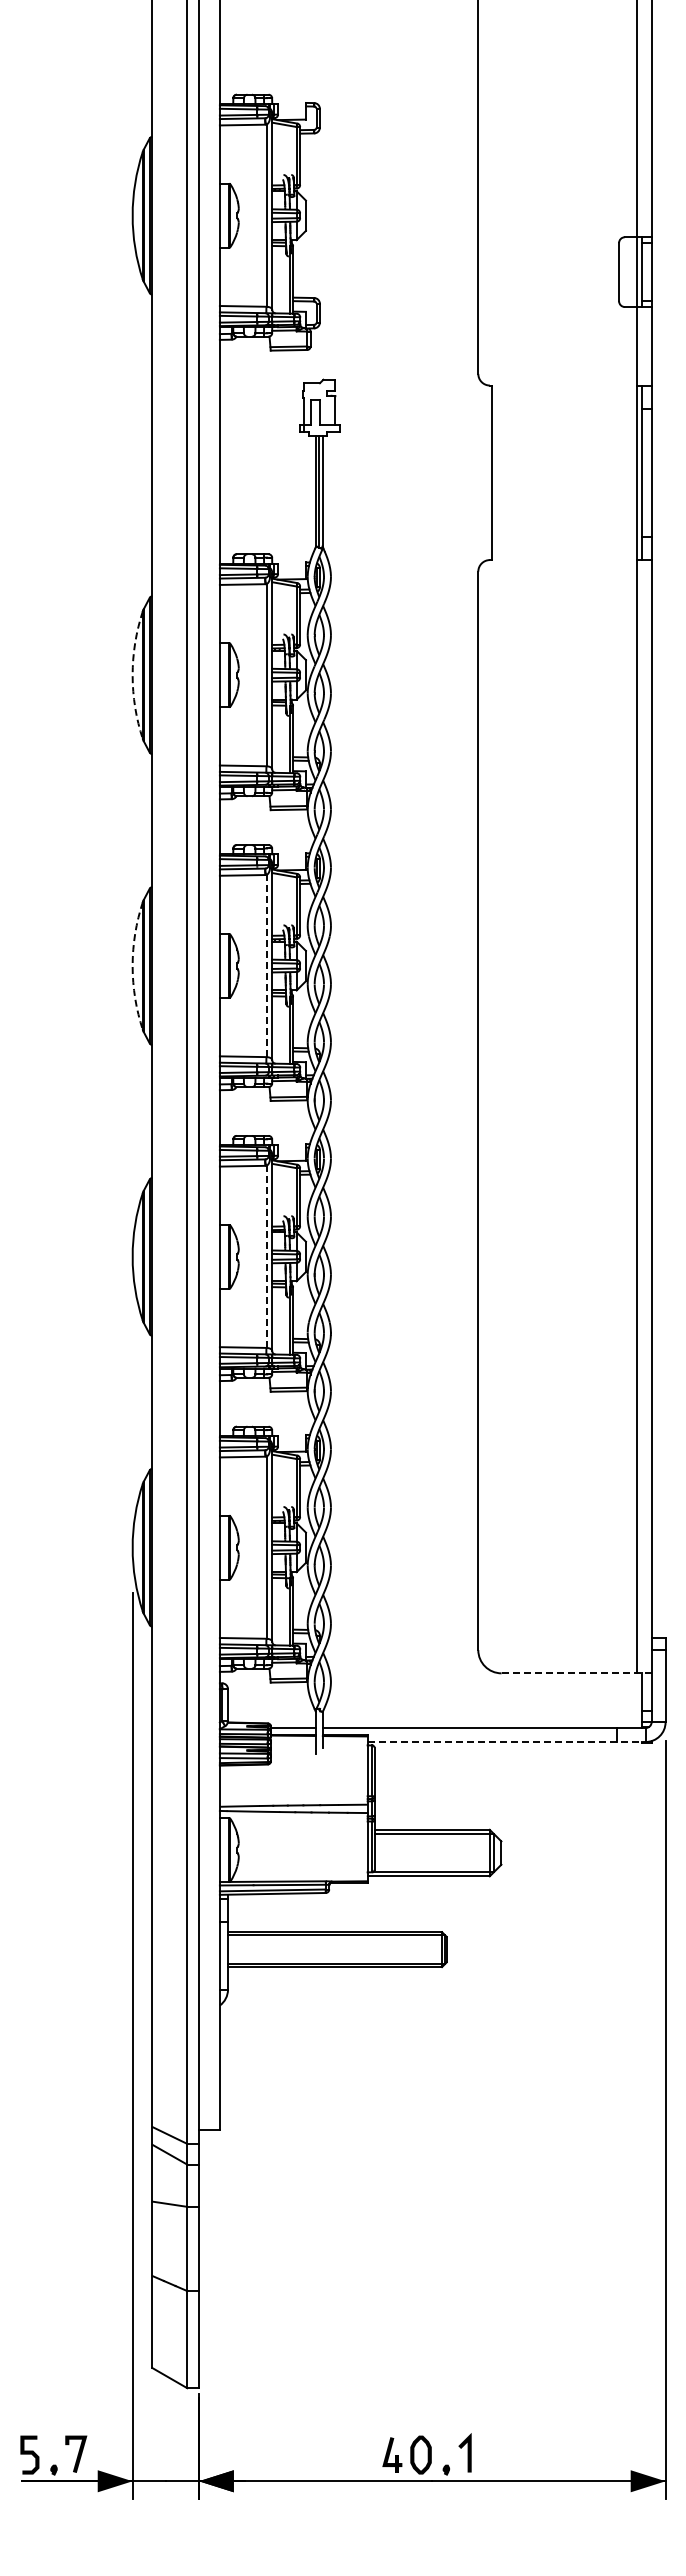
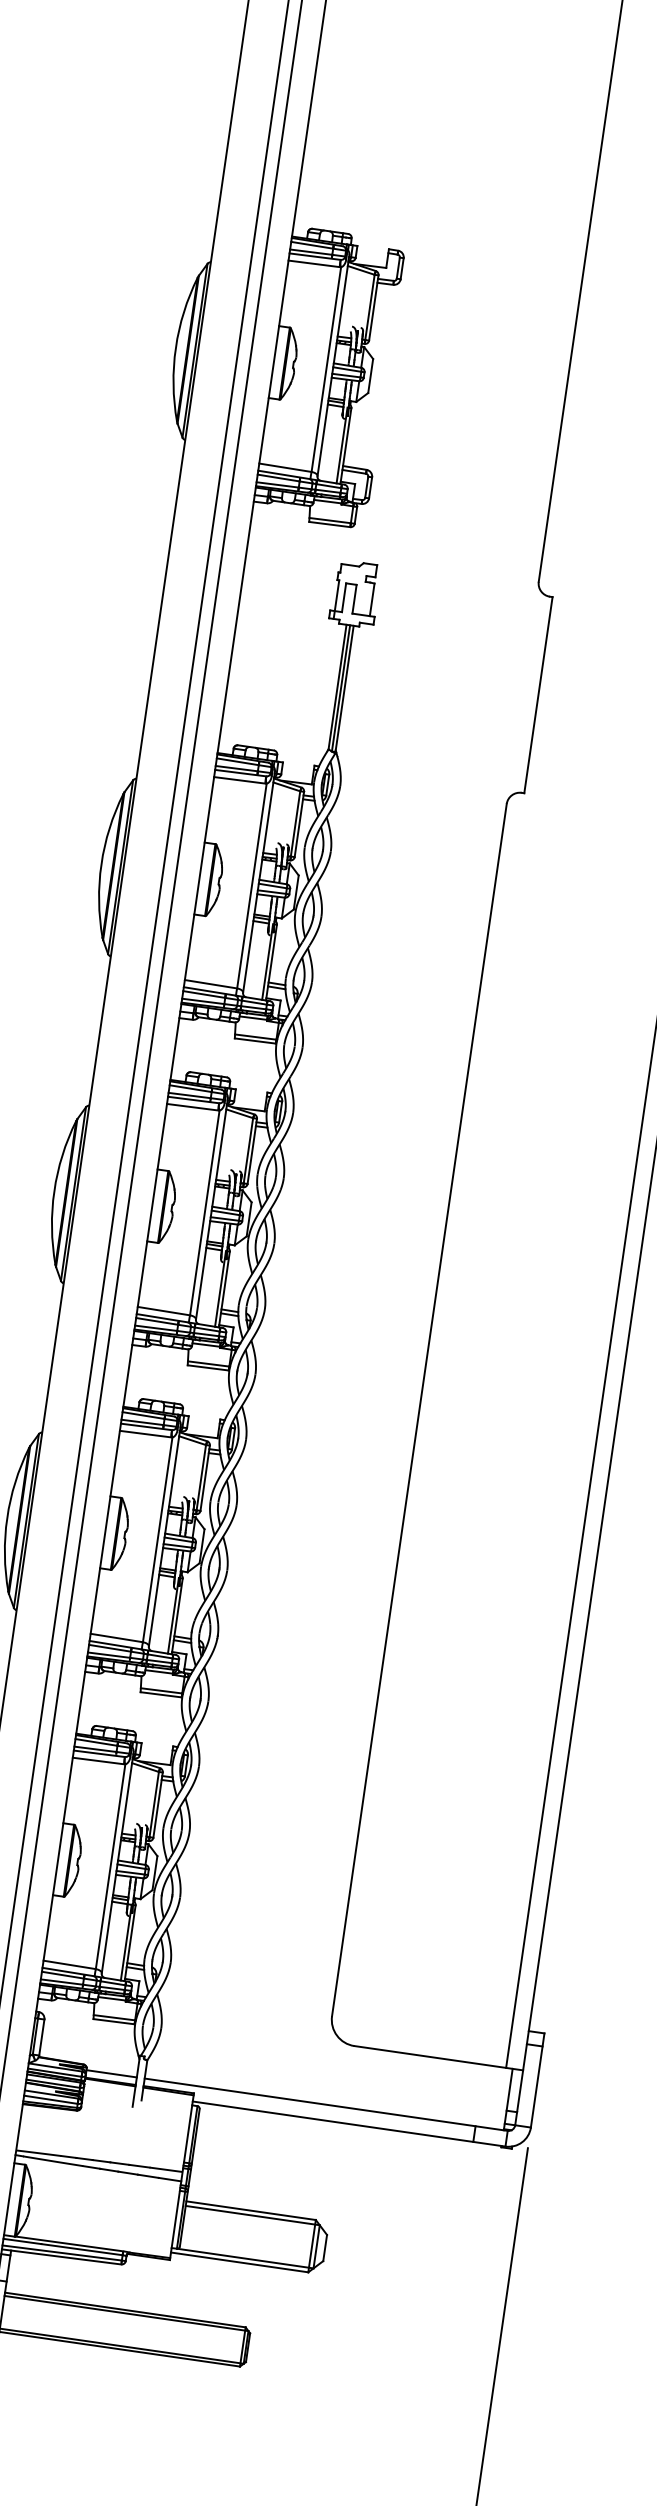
arc: (132, 675) -> (101, 864), dashed -> solid
line: (266, 965) -> (204, 1212), dashed -> solid
arc: (132, 966) -> (54, 1191), dashed -> solid
line: (266, 1256) -> (157, 1539), dashed -> solid
line: (576, 1673) -> (438, 2058), dashed -> solid
line: (507, 1741) -> (350, 2123), dashed -> solid

